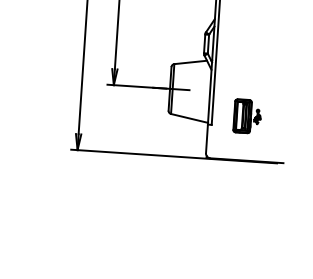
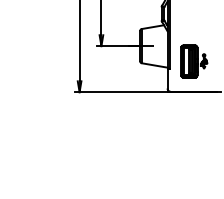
part: (247, 116) -> (194, 61), size x1.43

